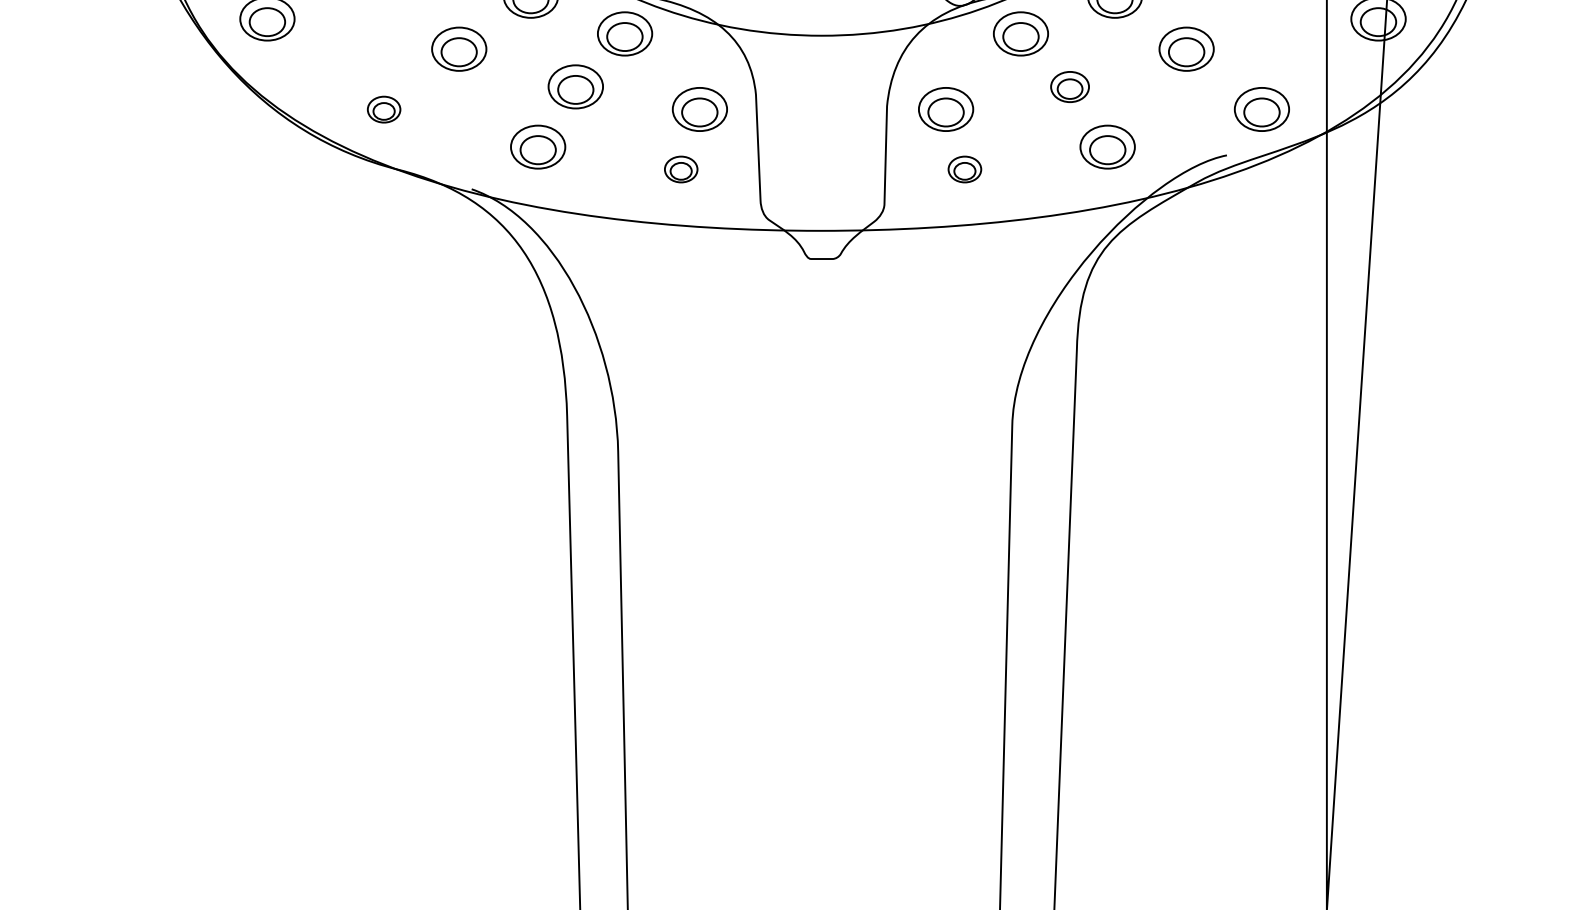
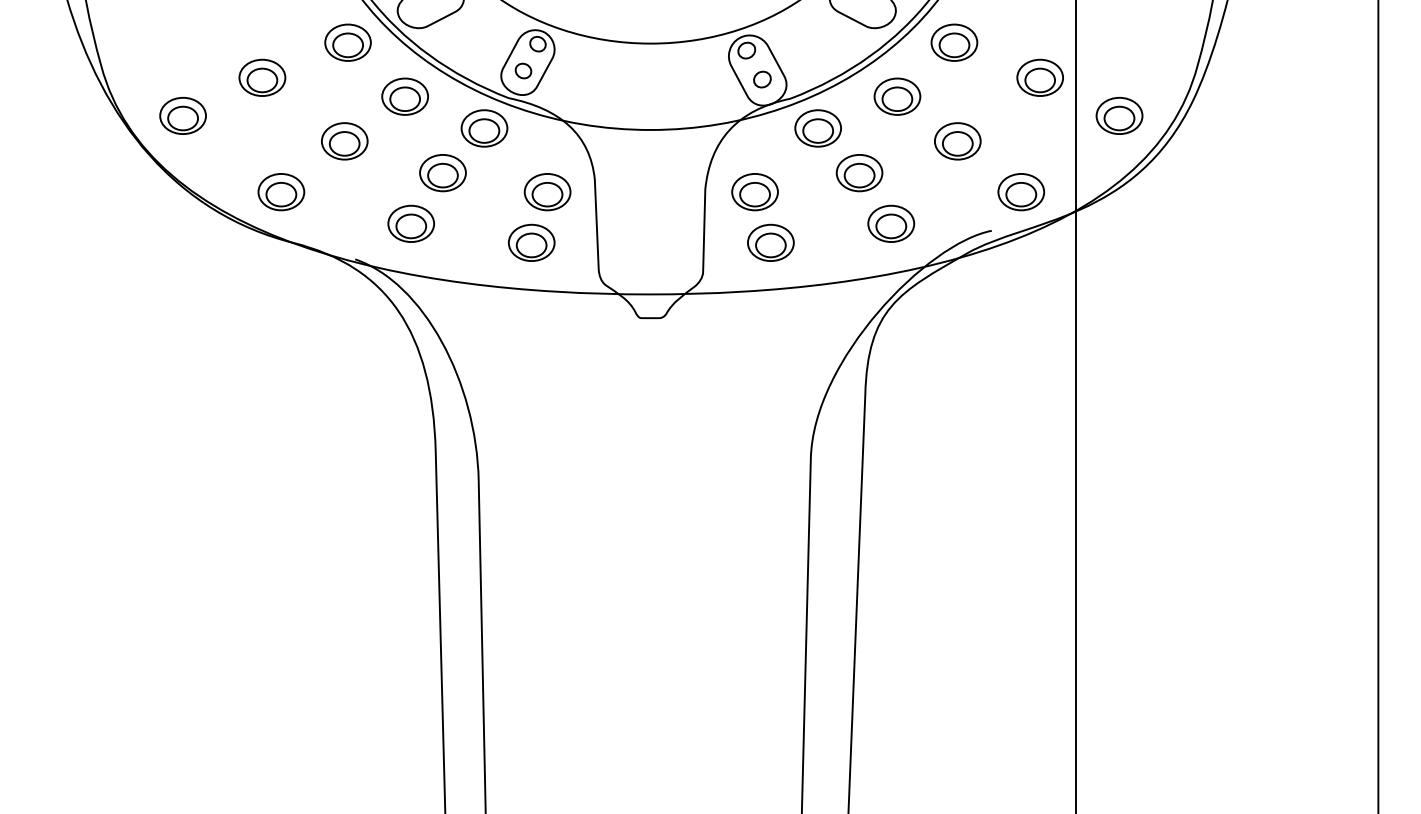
part: (1069, 87) -> (859, 173), size x1.43
part: (384, 109) -> (281, 192), size x1.67
part: (680, 169) -> (531, 242), size x1.67
part: (964, 169) -> (770, 242), size x1.67

